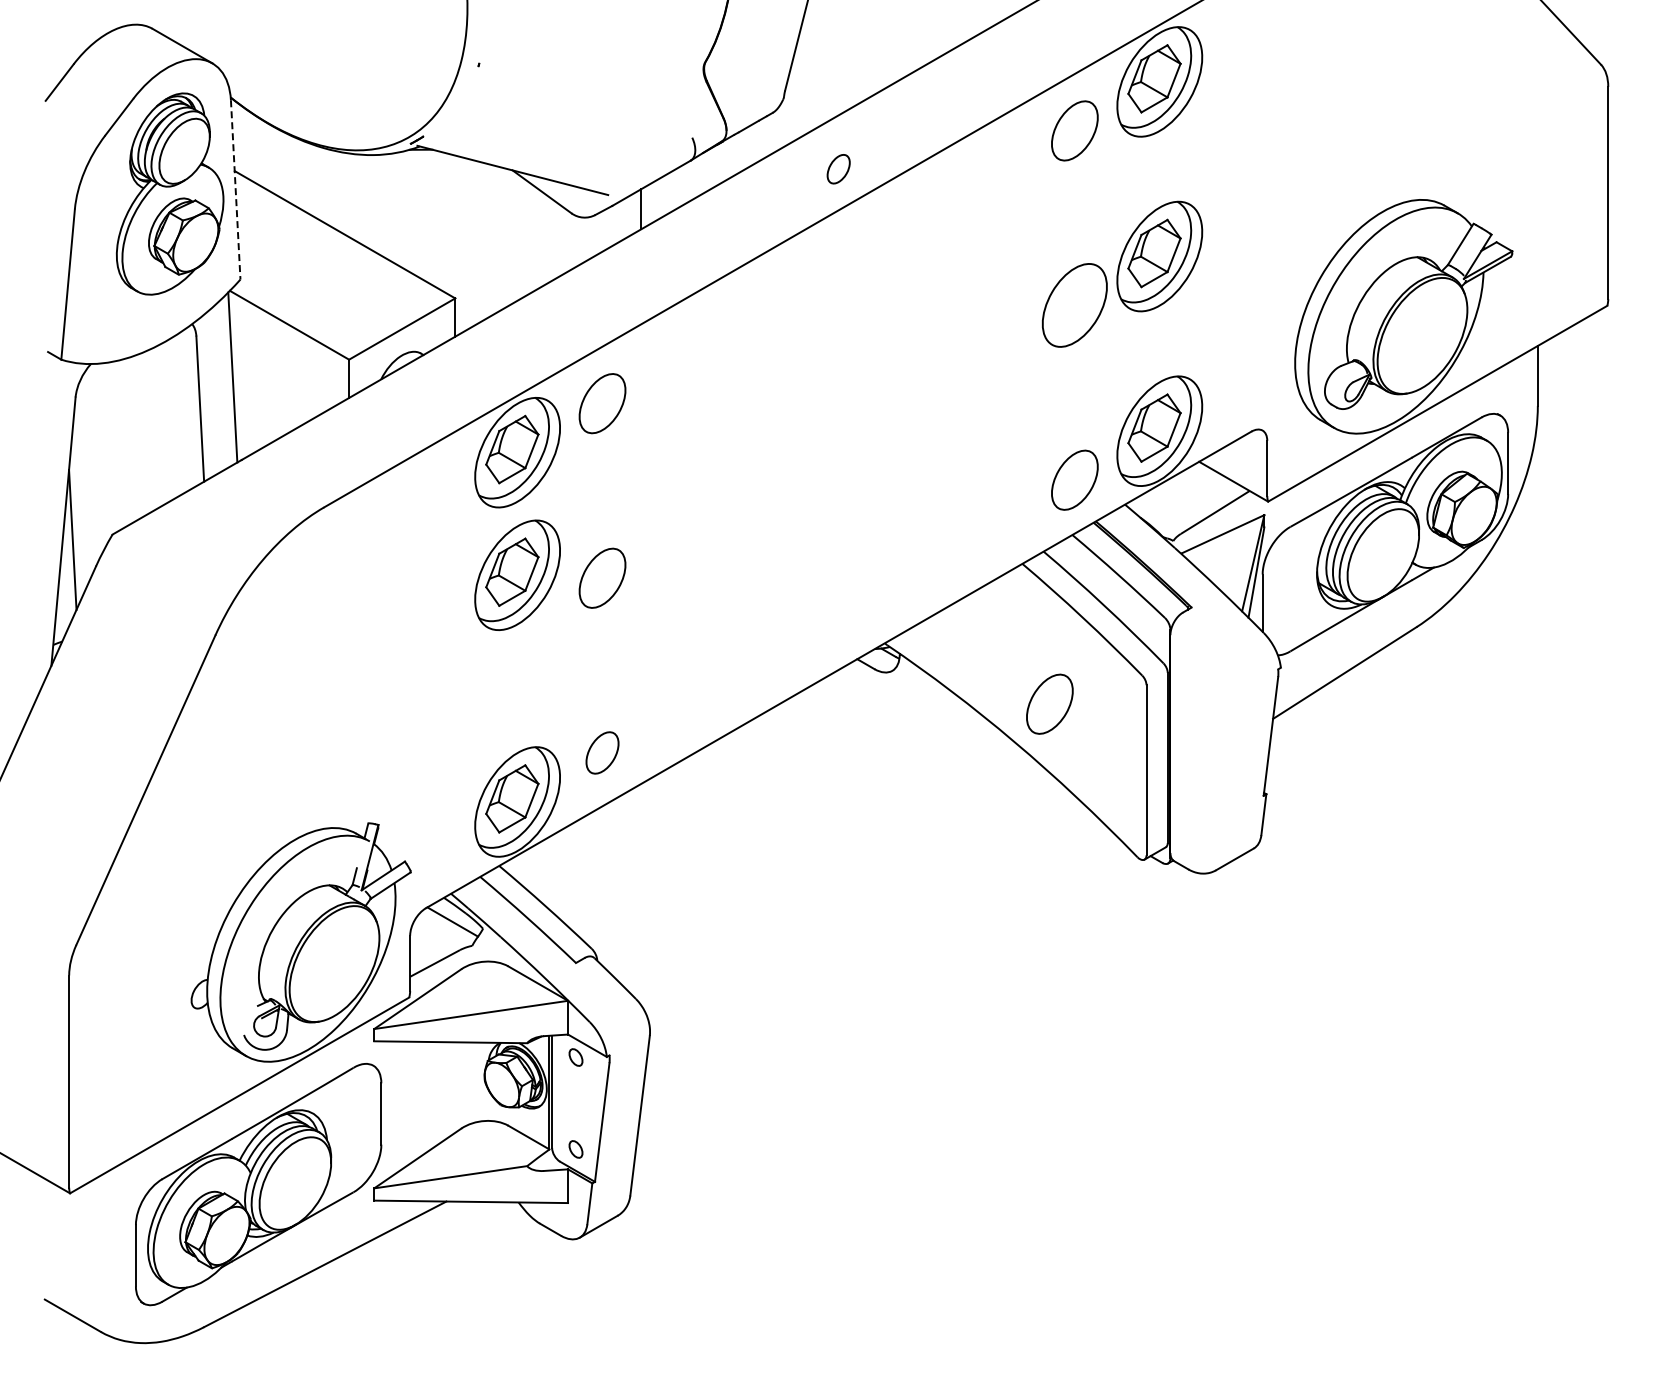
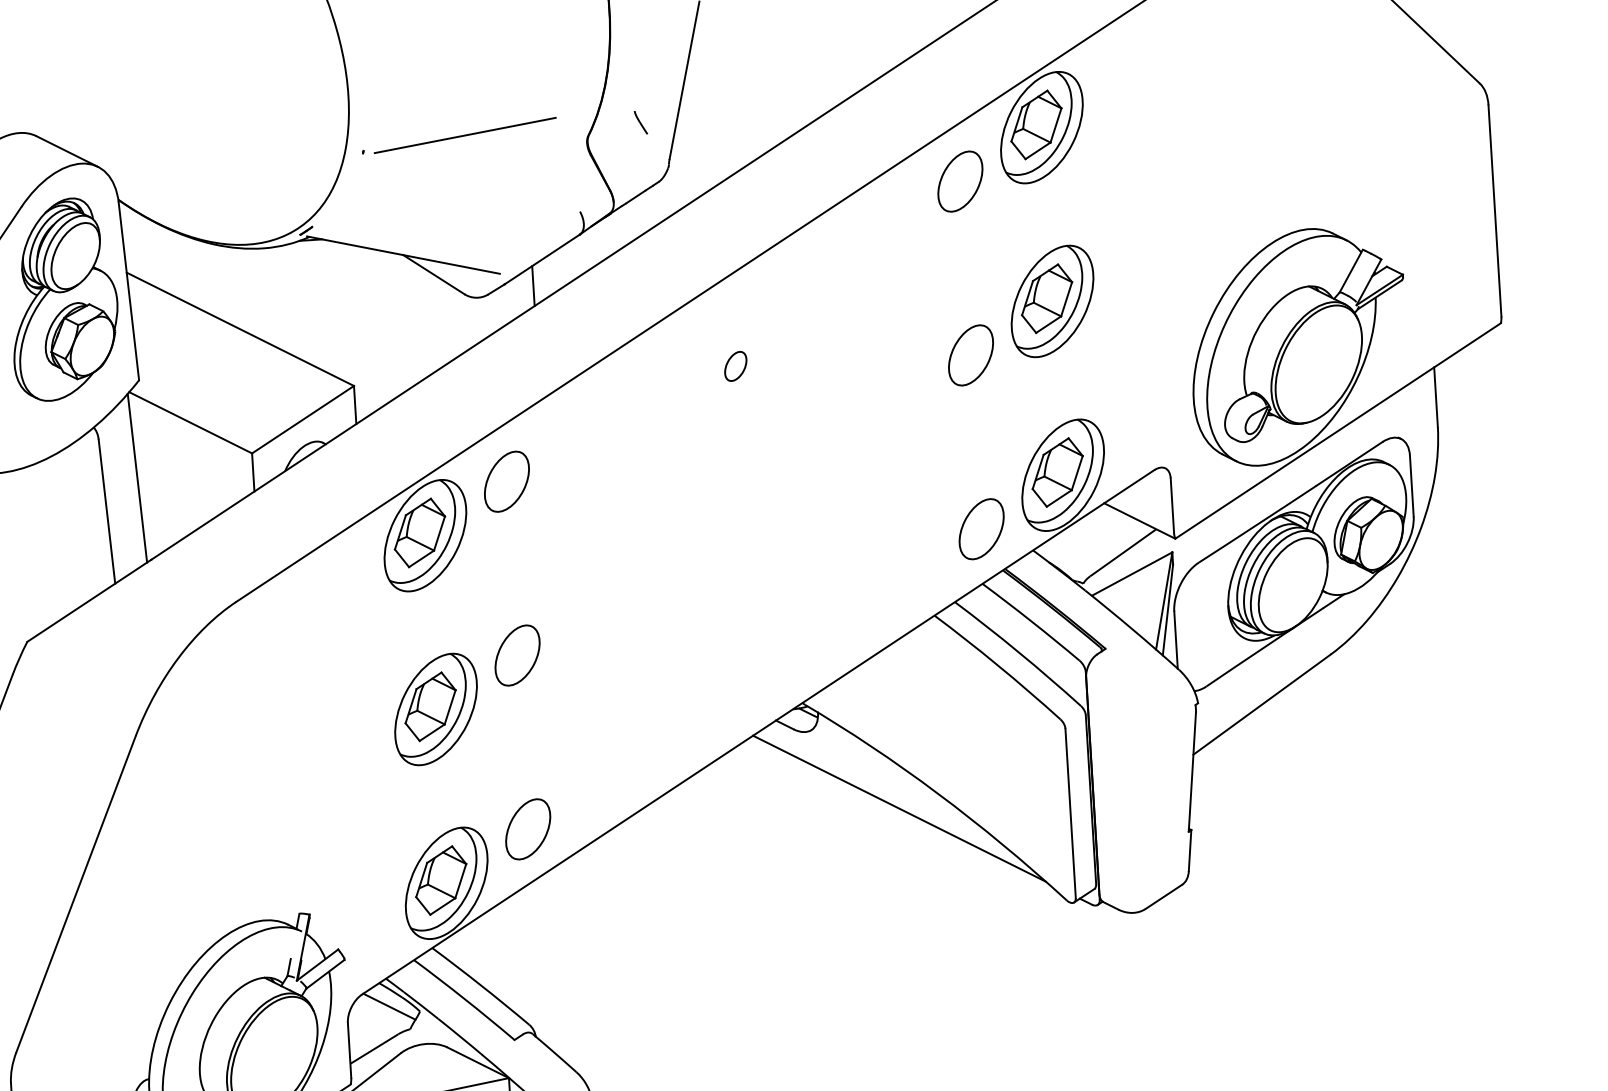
line: (758, 52) -> (640, 122), added
line: (581, 54) -> (464, 135), added
part: (838, 169) -> (735, 366), moved
line: (235, 189) -> (128, 290), dashed -> solid
part: (1074, 305) -> (970, 355), size x0.71
part: (517, 574) -> (435, 708), moved
part: (1049, 703) -> (969, 752), removed
part: (602, 752) -> (528, 828), size x1.43
line: (975, 754) -> (899, 808), added

